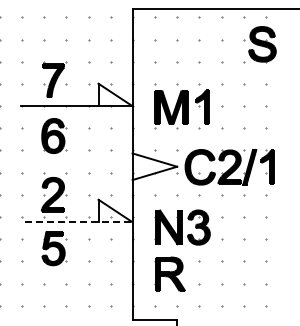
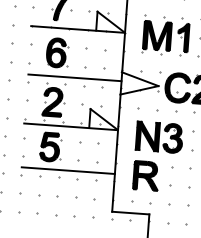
line: (76, 164) -> (74, 78), added
line: (75, 222) -> (69, 126), dashed -> solid
line: (76, 274) -> (67, 170), added

